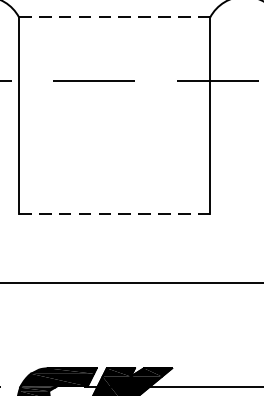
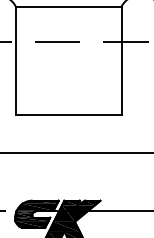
line: (114, 17) -> (68, 6), dashed -> solid
line: (114, 214) -> (68, 115), dashed -> solid

